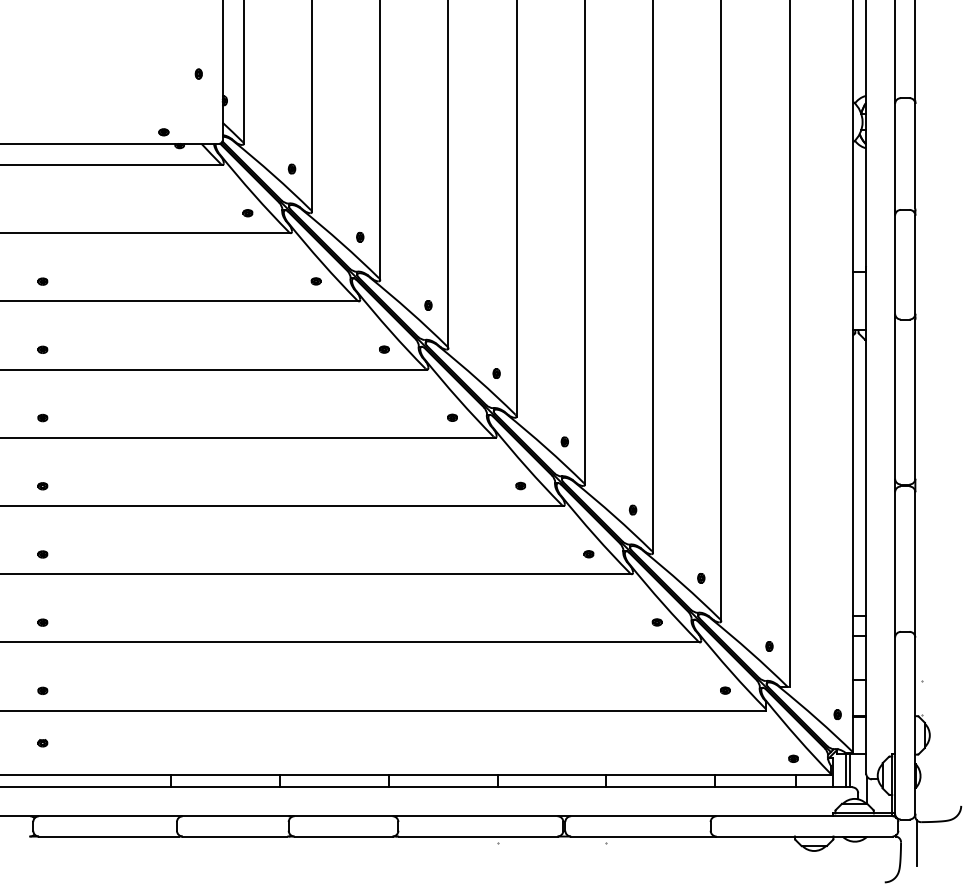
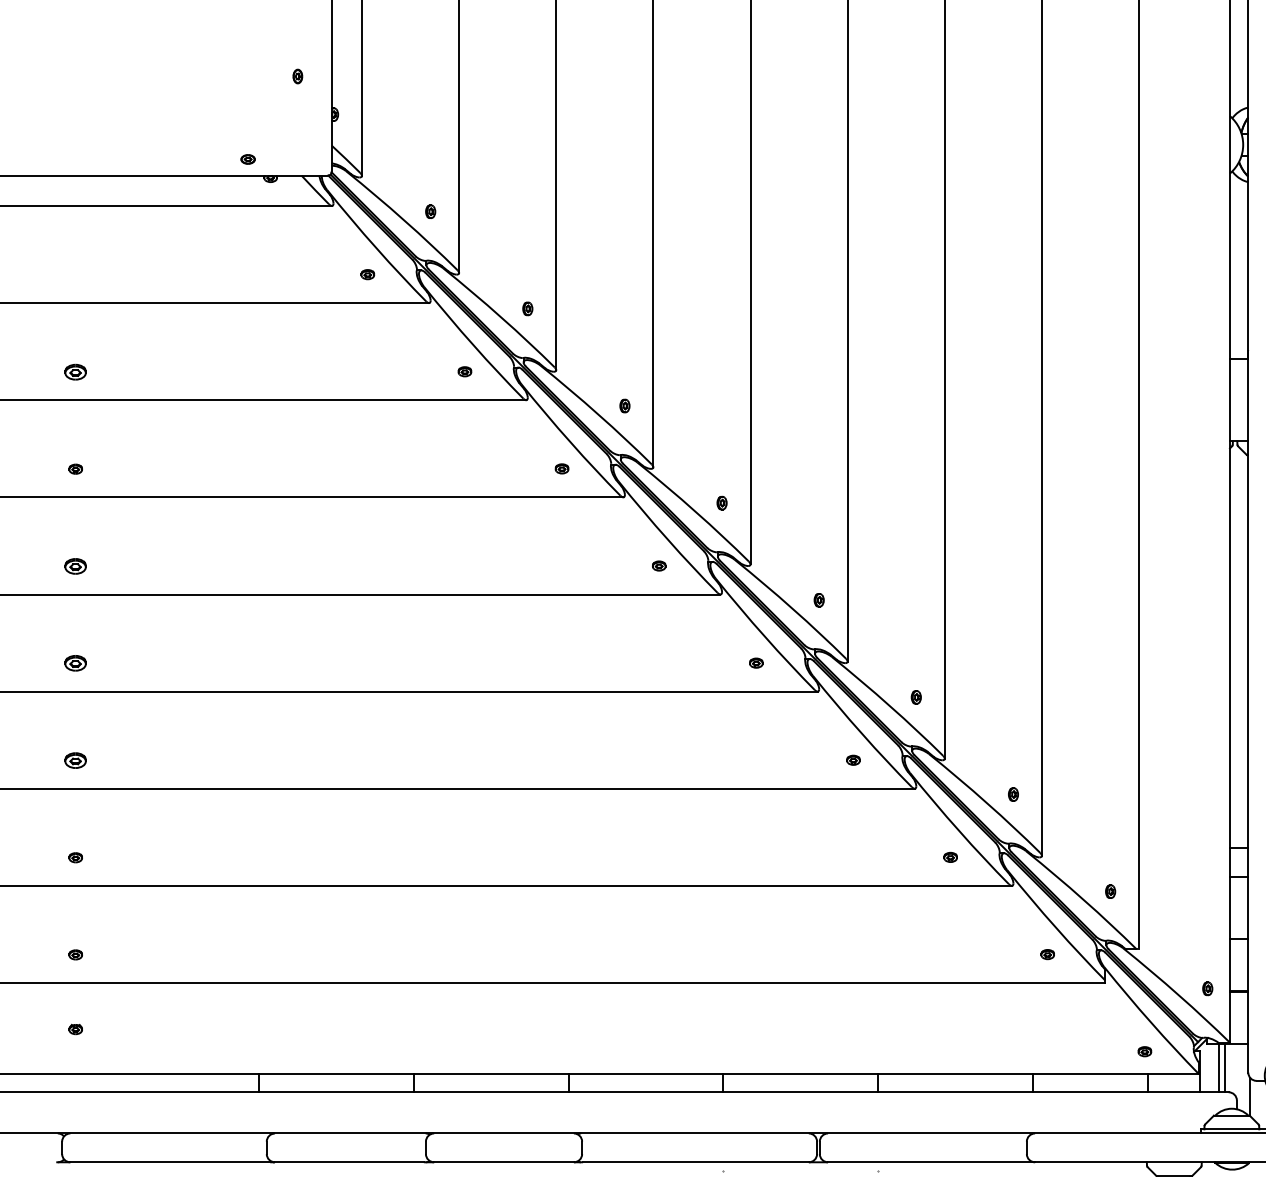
part: (42, 281) -> (75, 371), size x1.6
part: (42, 417) -> (75, 565), size x1.6
part: (42, 486) -> (75, 663), size x1.6
part: (42, 554) -> (75, 760), size x1.6

